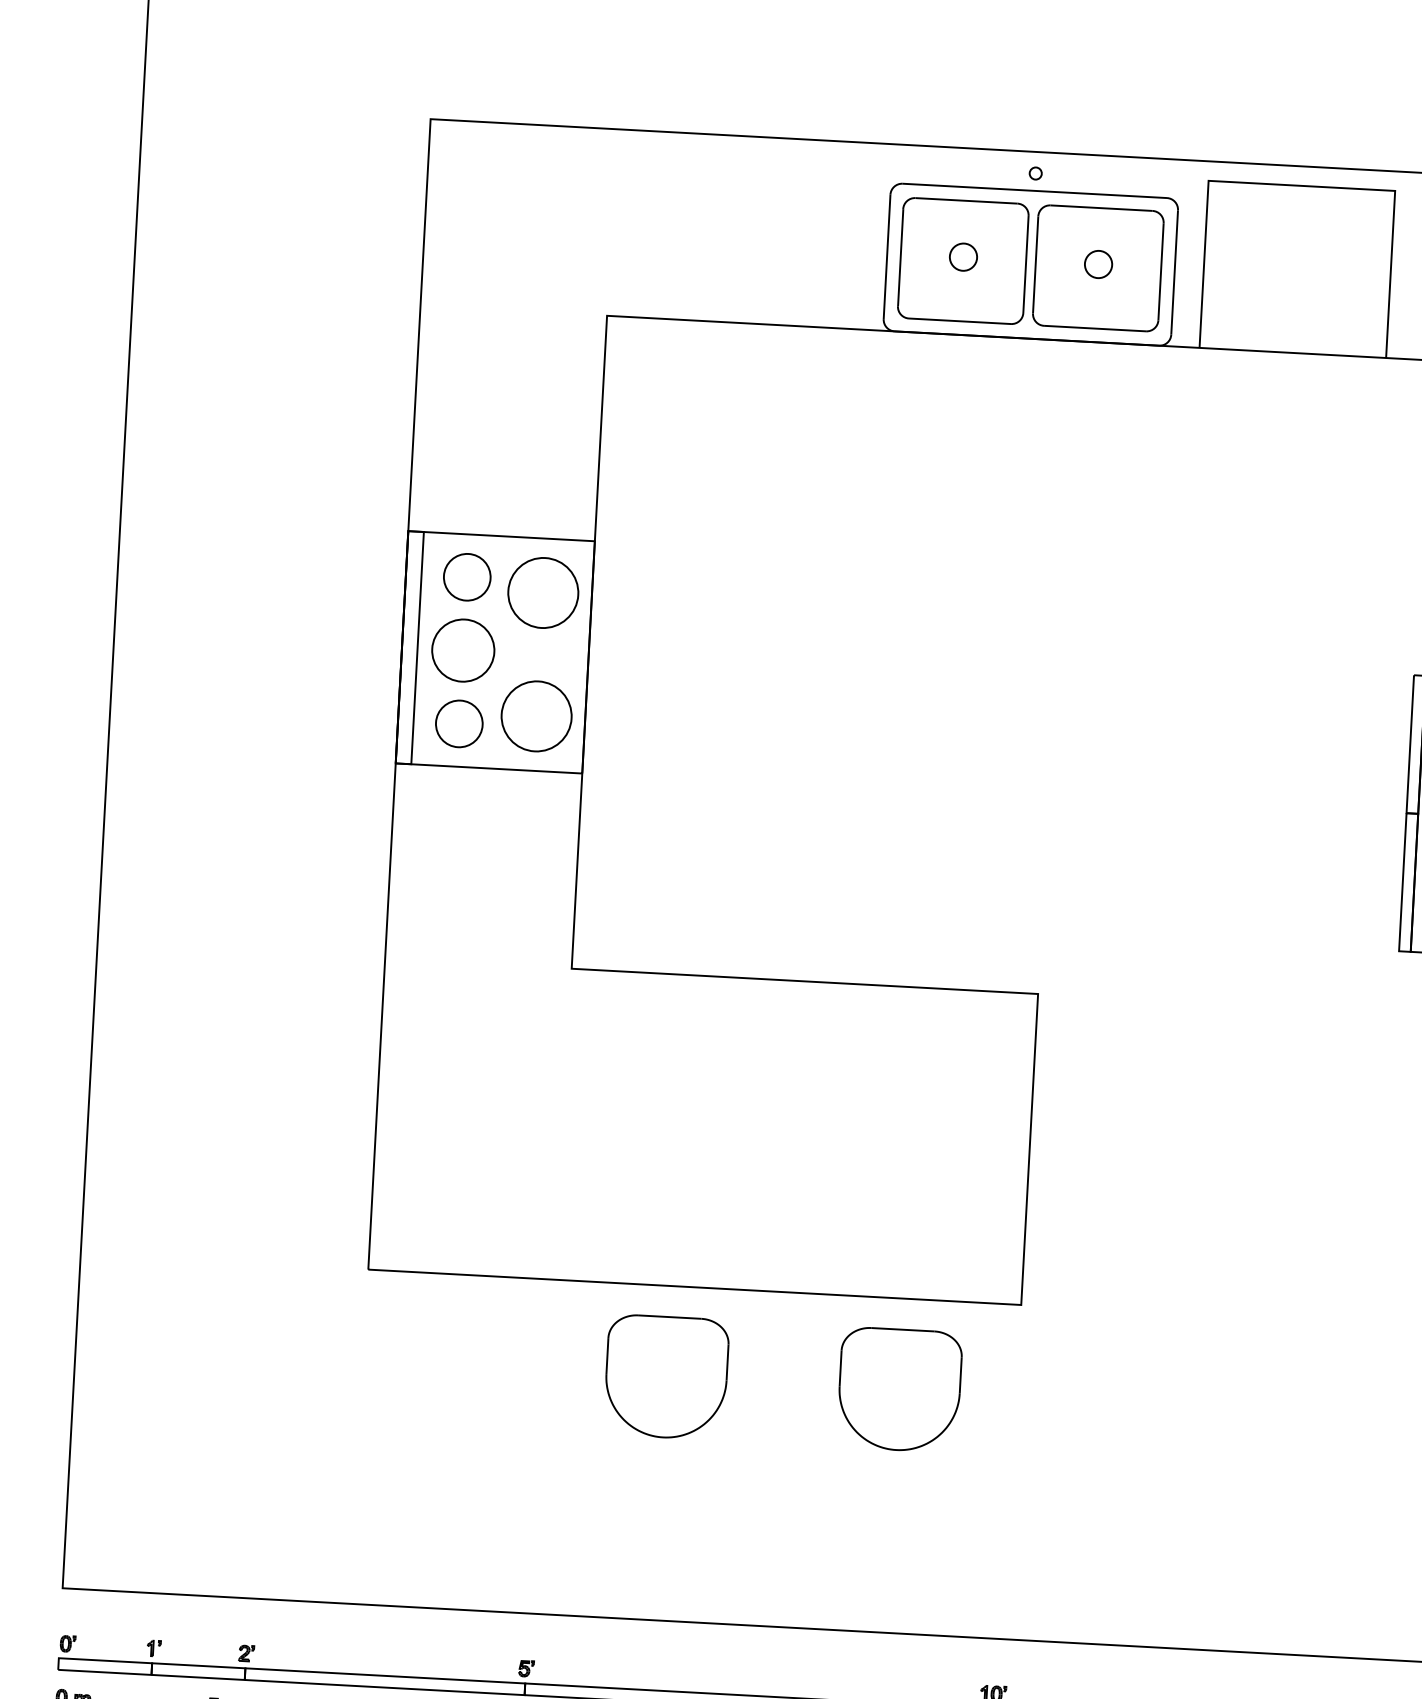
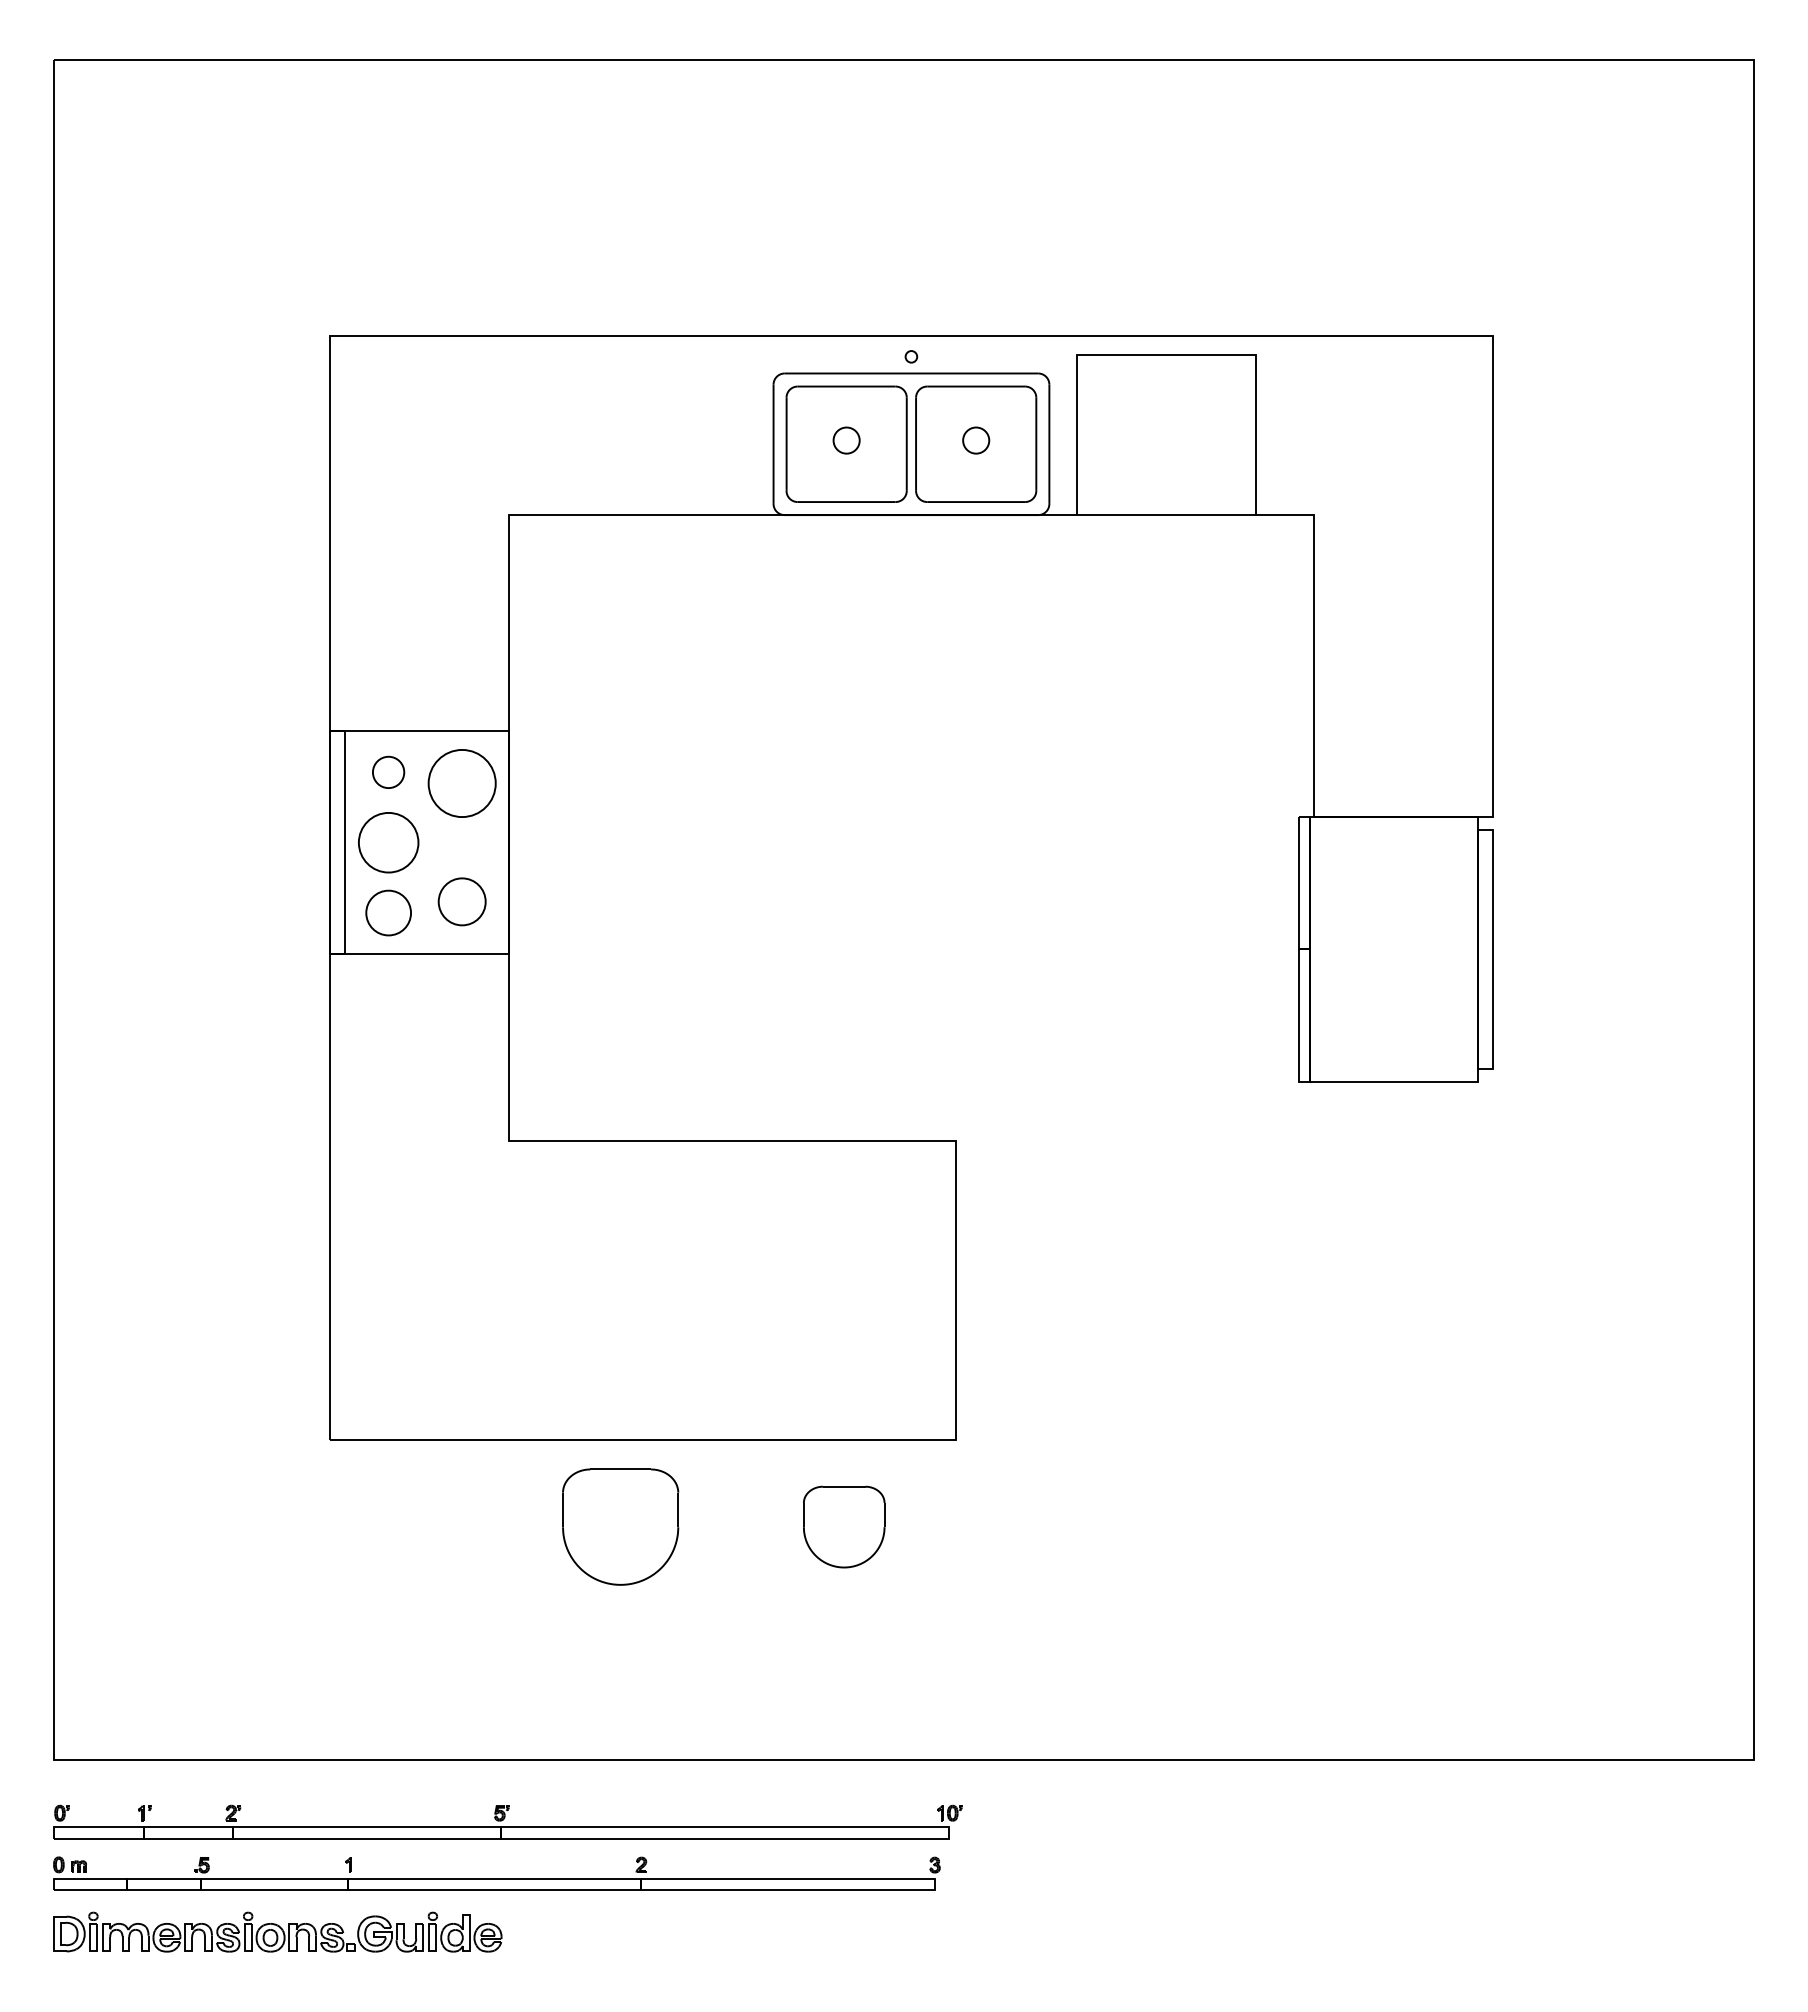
circle: (467, 577) -> (388, 772), size x0.7
circle: (535, 715) -> (461, 901), size x0.7
part: (898, 1389) -> (843, 1526), size x0.7

